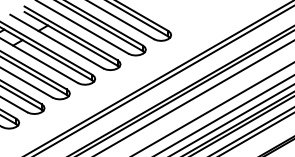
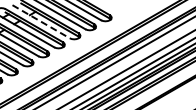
line: (57, 42) -> (41, 22), solid -> dashed

